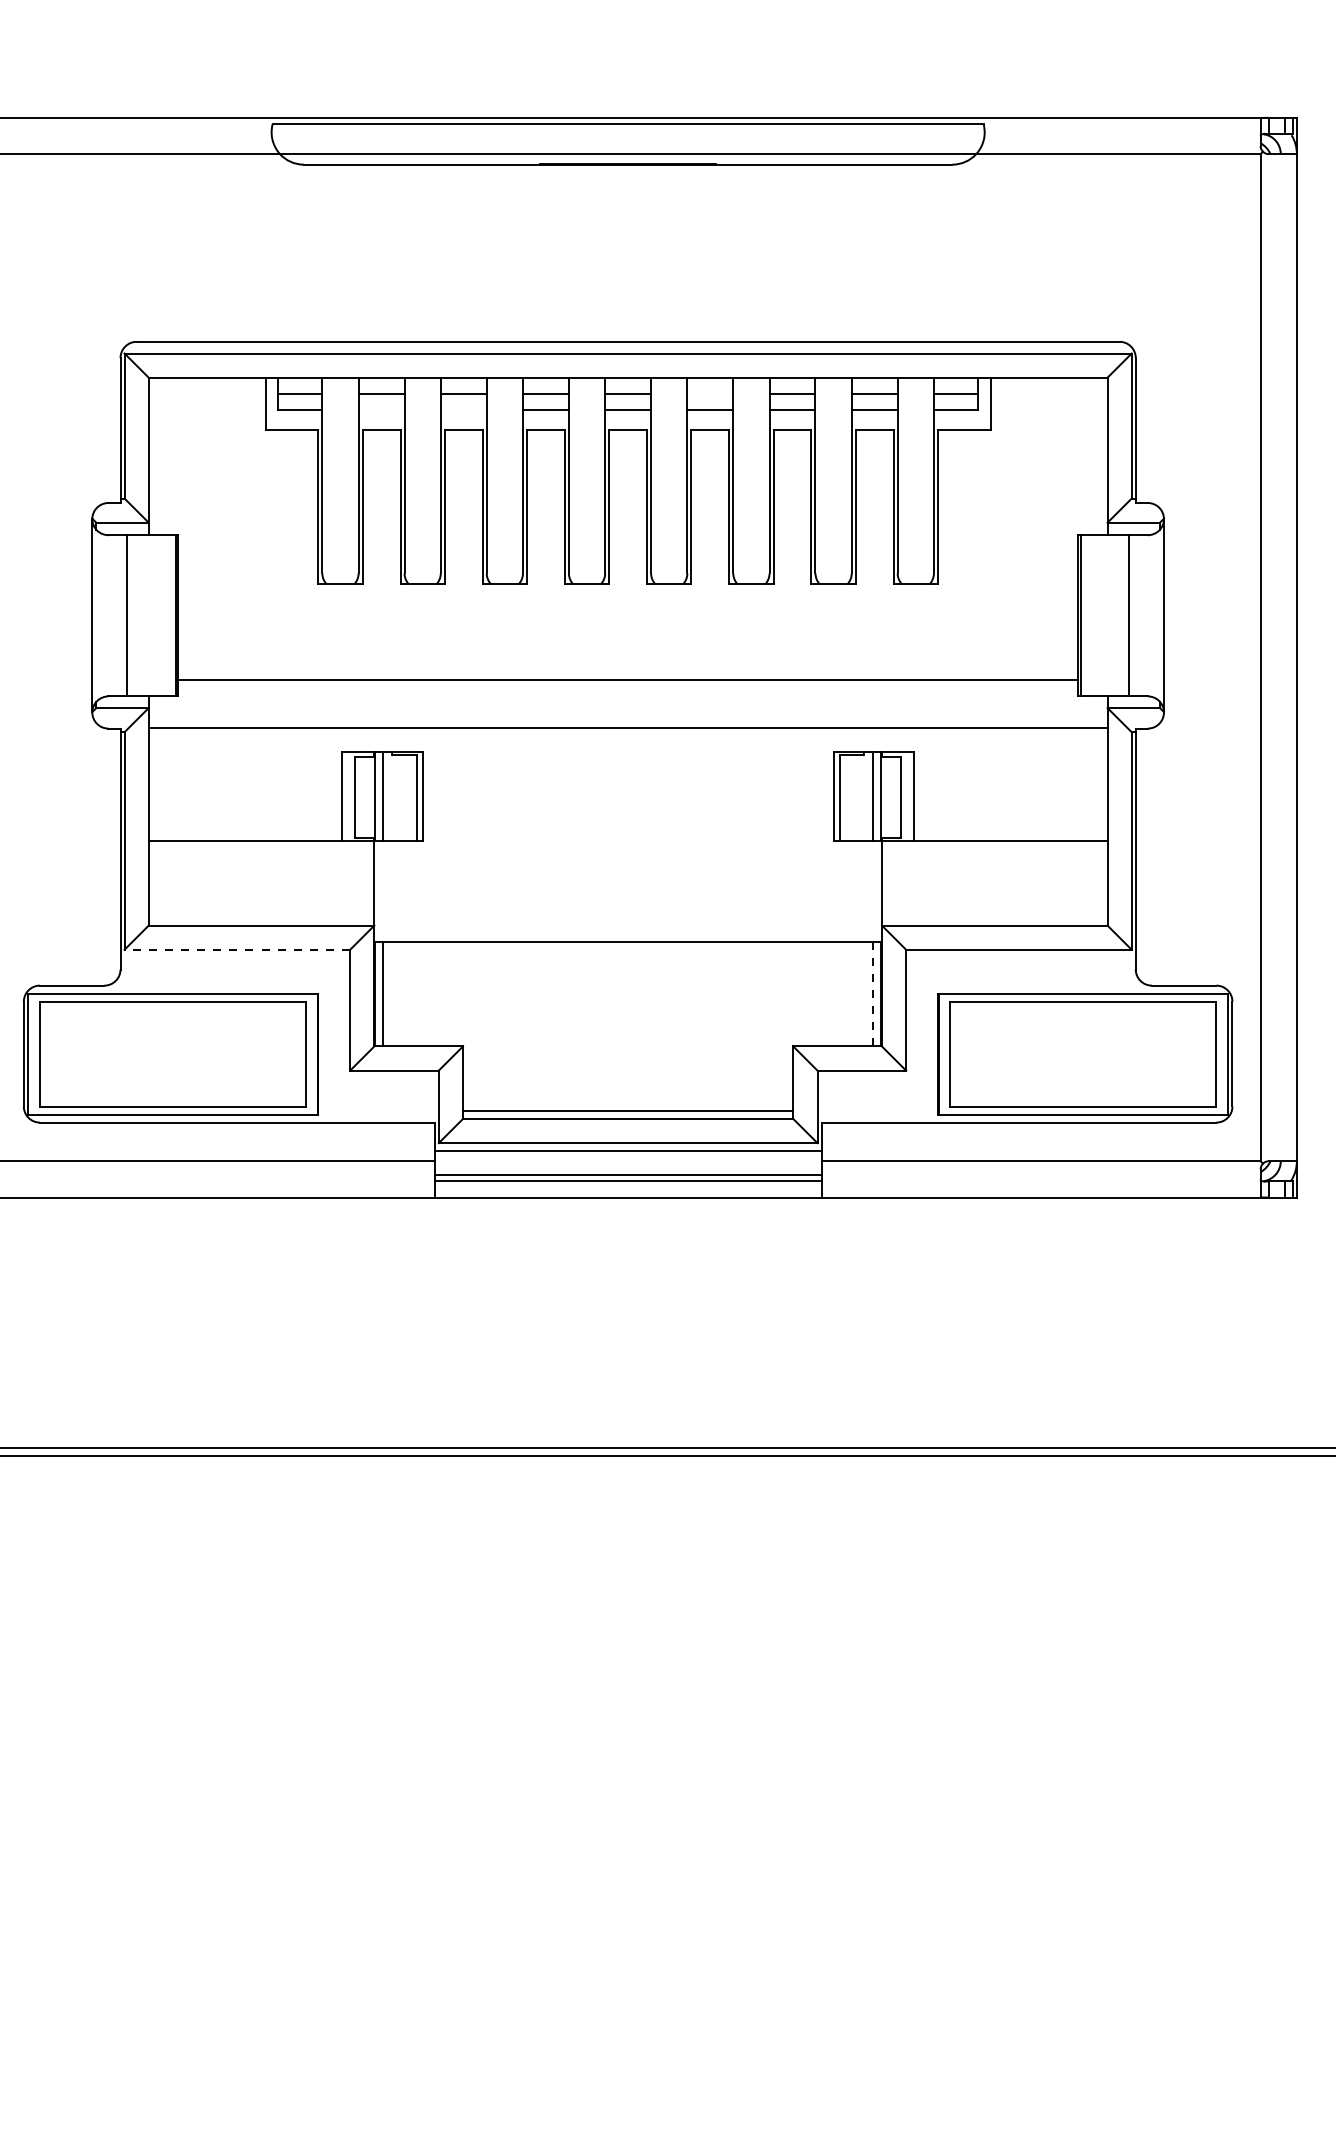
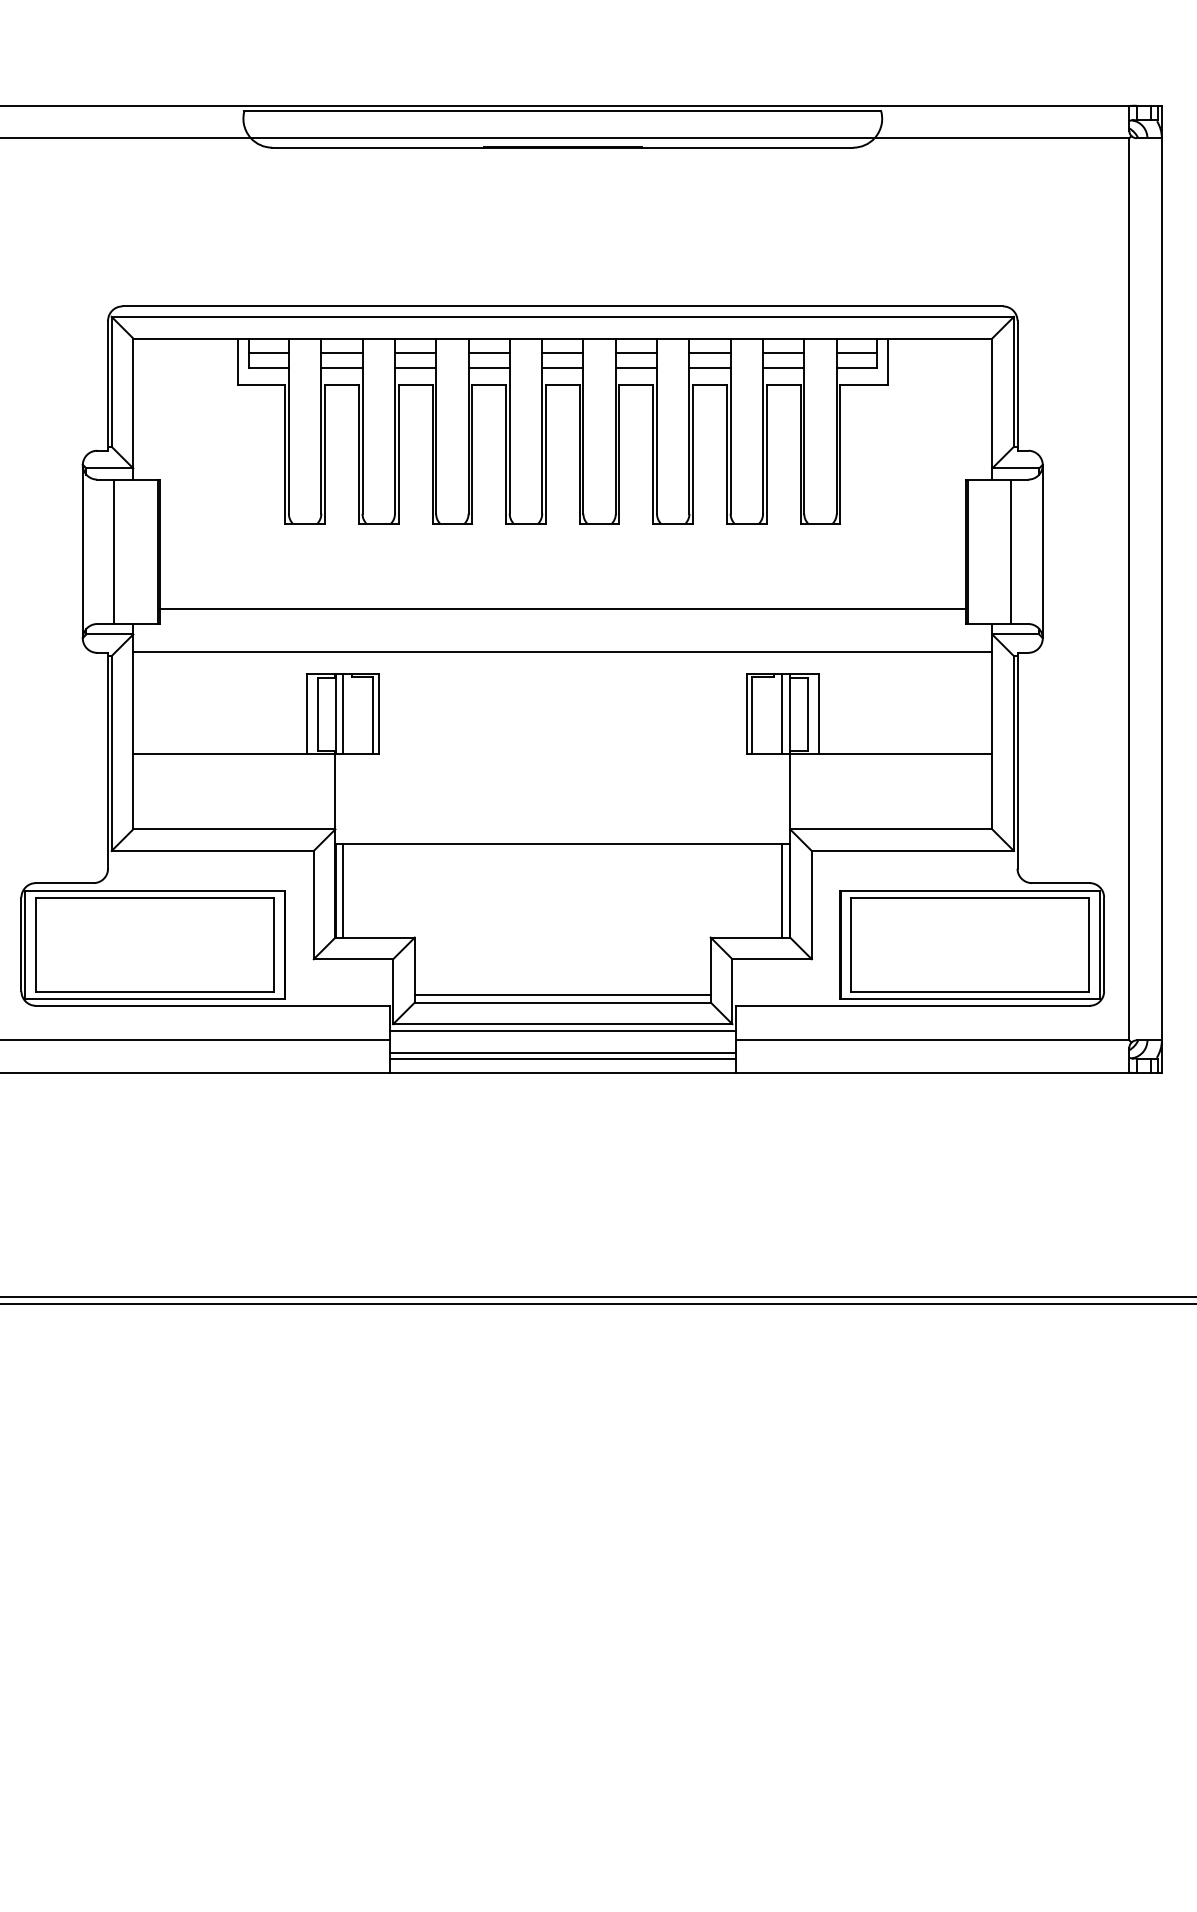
line: (710, 394) -> (636, 353), added
line: (381, 410) -> (341, 367), added
line: (463, 410) -> (415, 367), added
line: (237, 949) -> (212, 850), dashed -> solid
line: (873, 993) -> (782, 890), dashed -> solid

